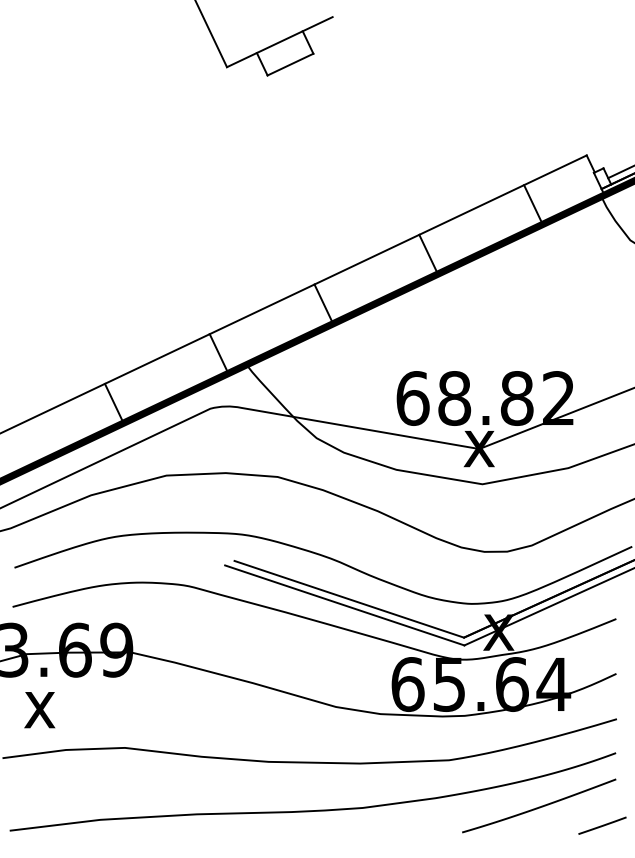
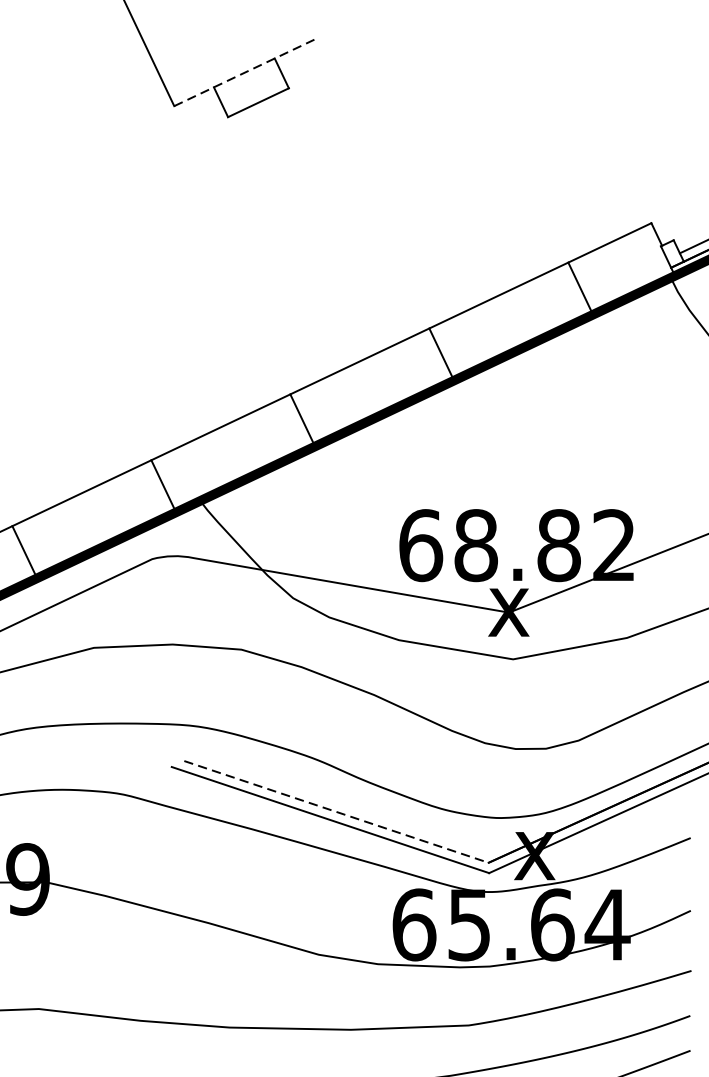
line: (280, 41) -> (245, 72), solid -> dashed
line: (349, 599) -> (336, 812), solid -> dashed

